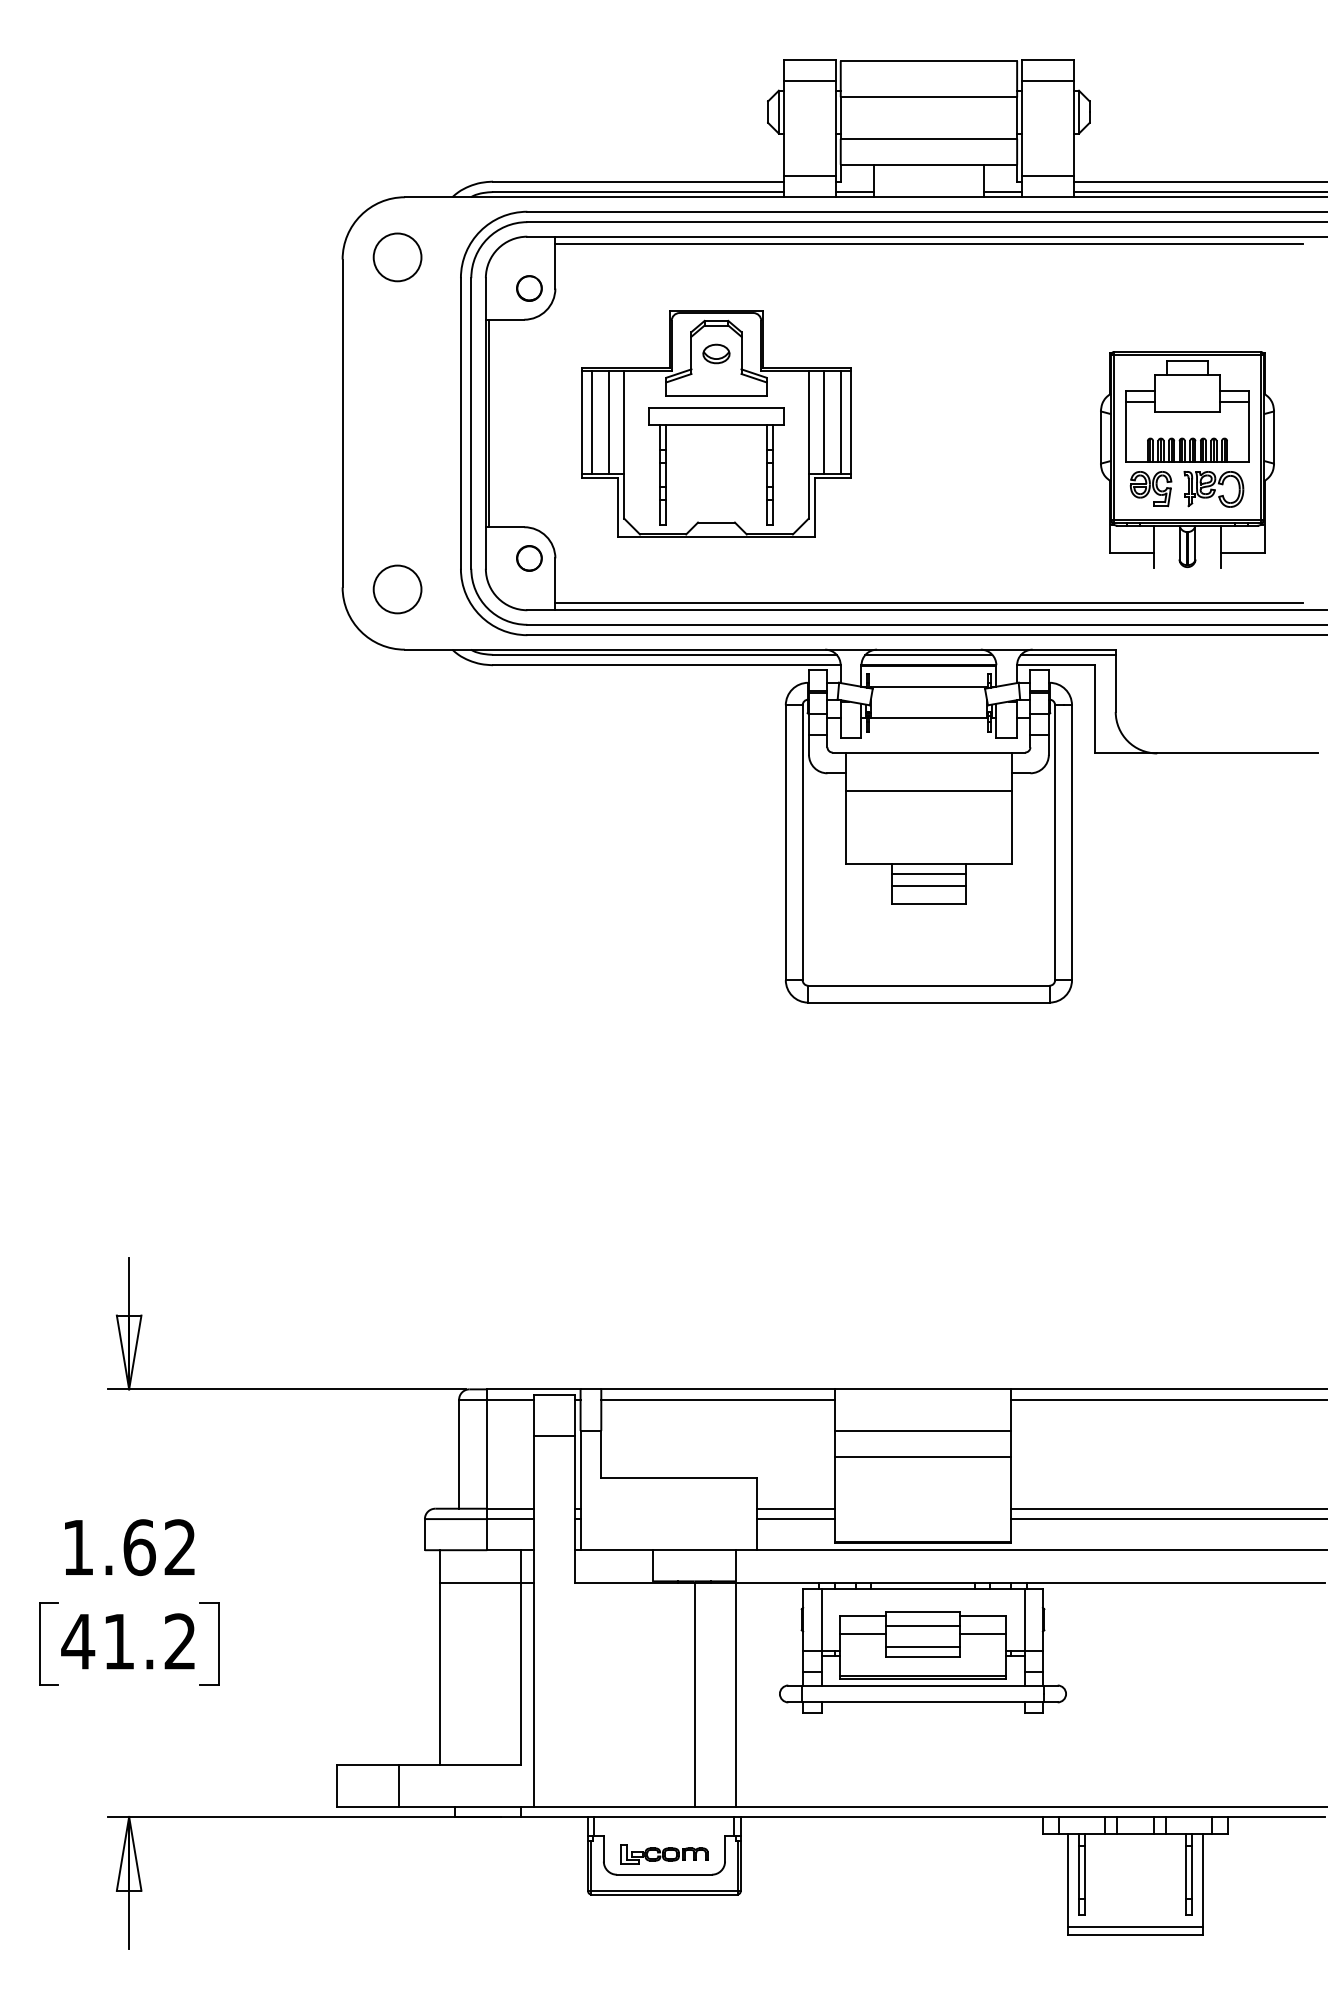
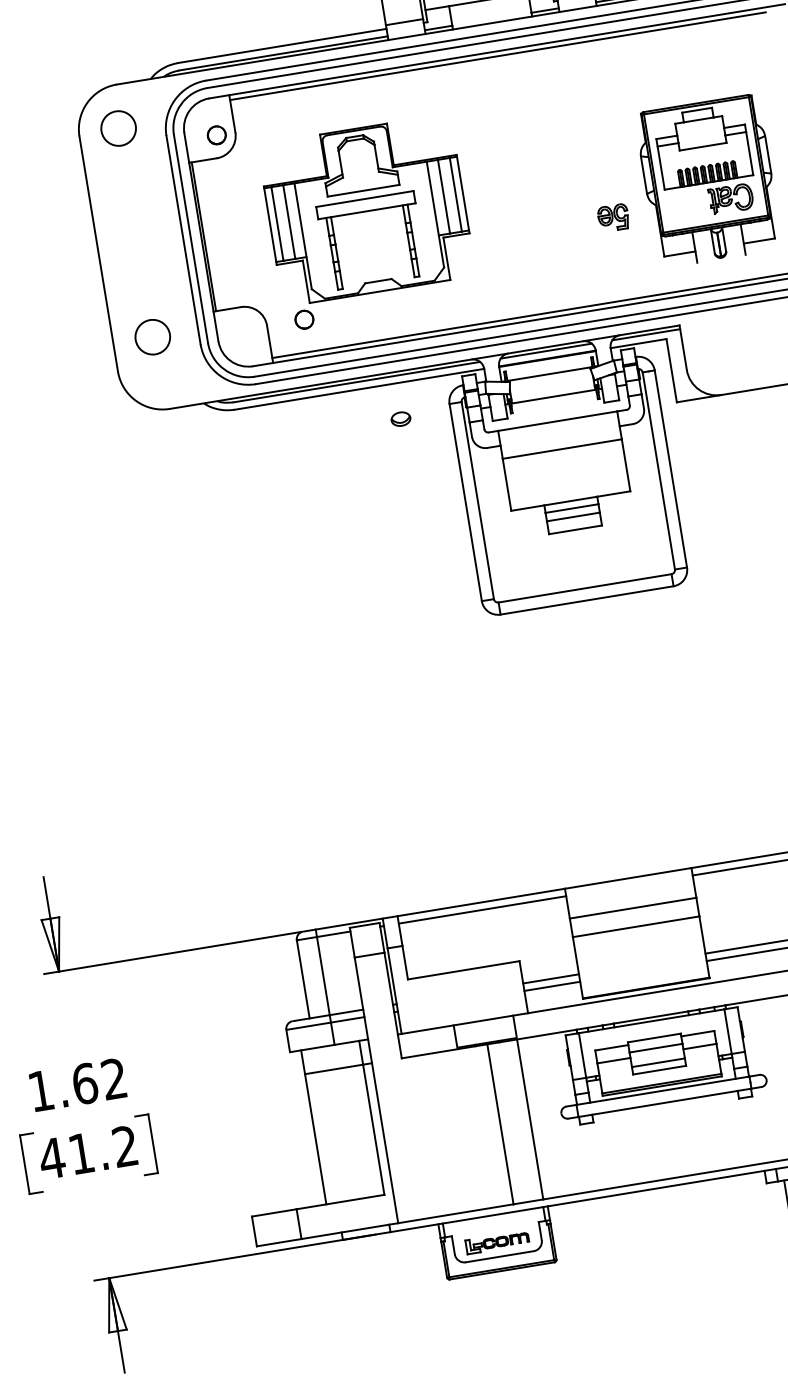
part: (716, 353) -> (400, 418), moved
part: (1150, 489) -> (613, 218), moved
circle: (529, 558) -> (304, 319), moved
circle: (397, 589) -> (152, 337), moved

